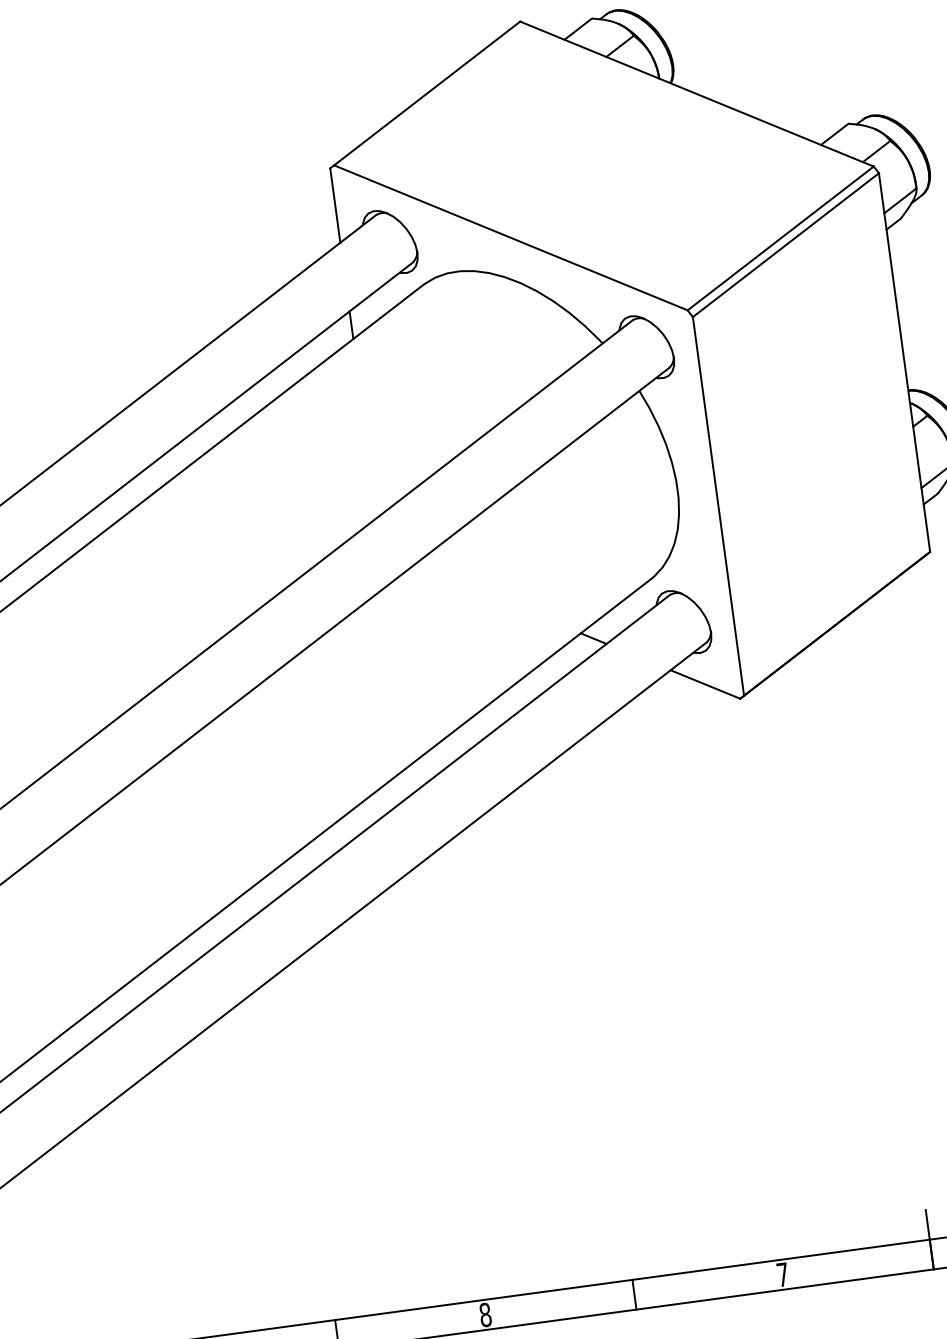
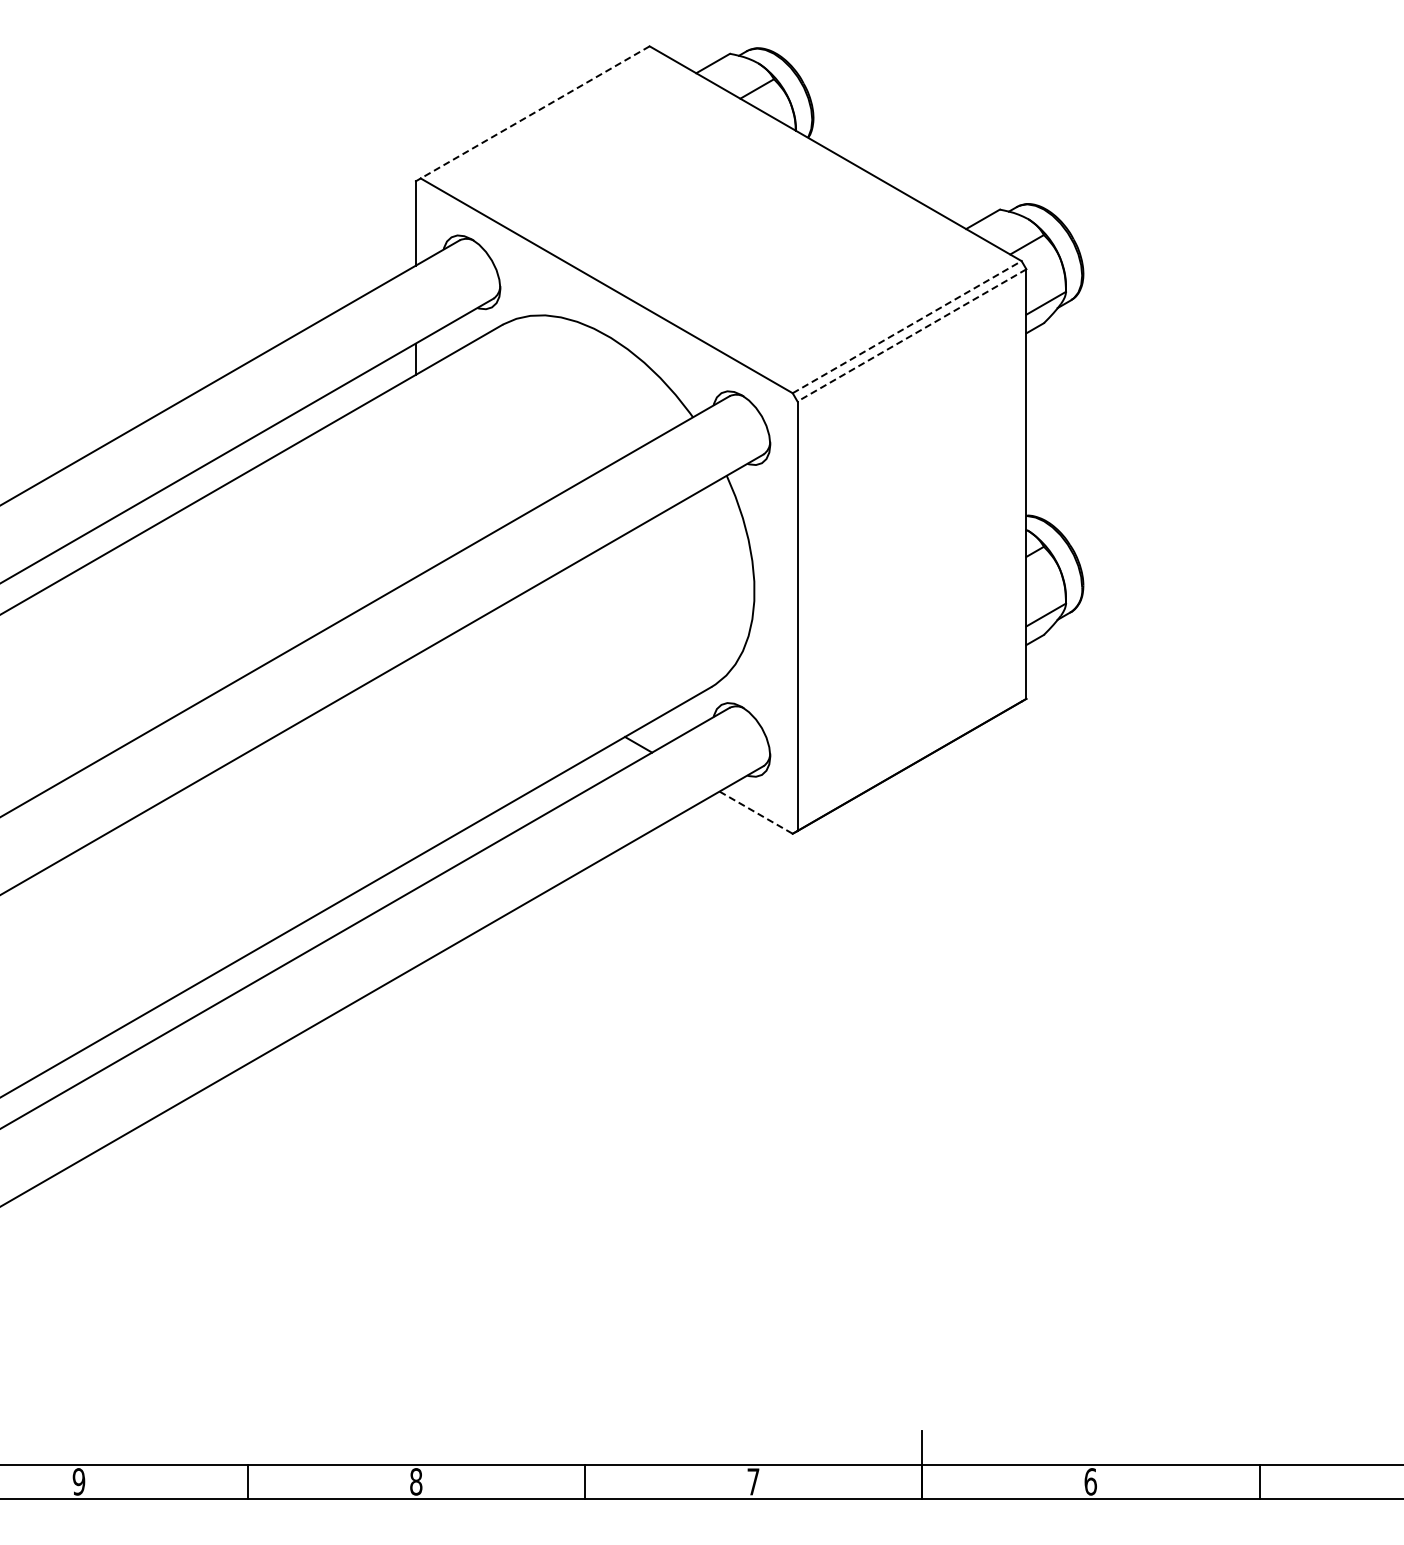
line: (426, 93) -> (534, 112), solid -> dashed
line: (780, 237) -> (907, 326), solid -> dashed
line: (785, 245) -> (911, 335), solid -> dashed
line: (705, 684) -> (756, 812), solid -> dashed

